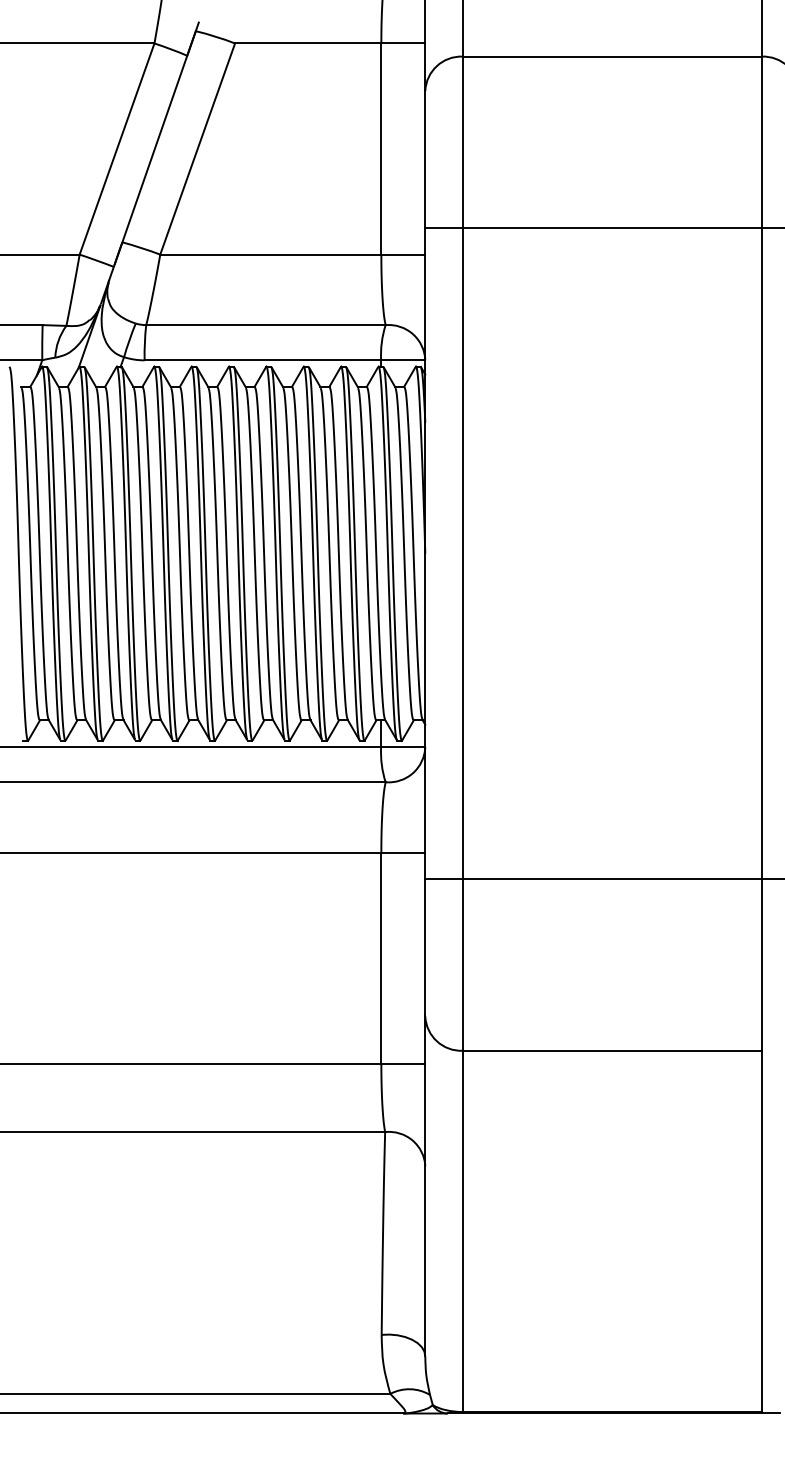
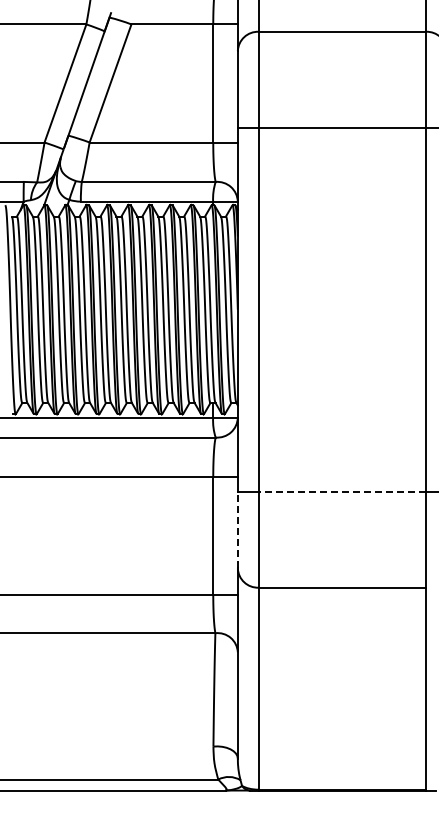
line: (612, 878) -> (342, 491), solid -> dashed
line: (424, 946) -> (237, 529), solid -> dashed

